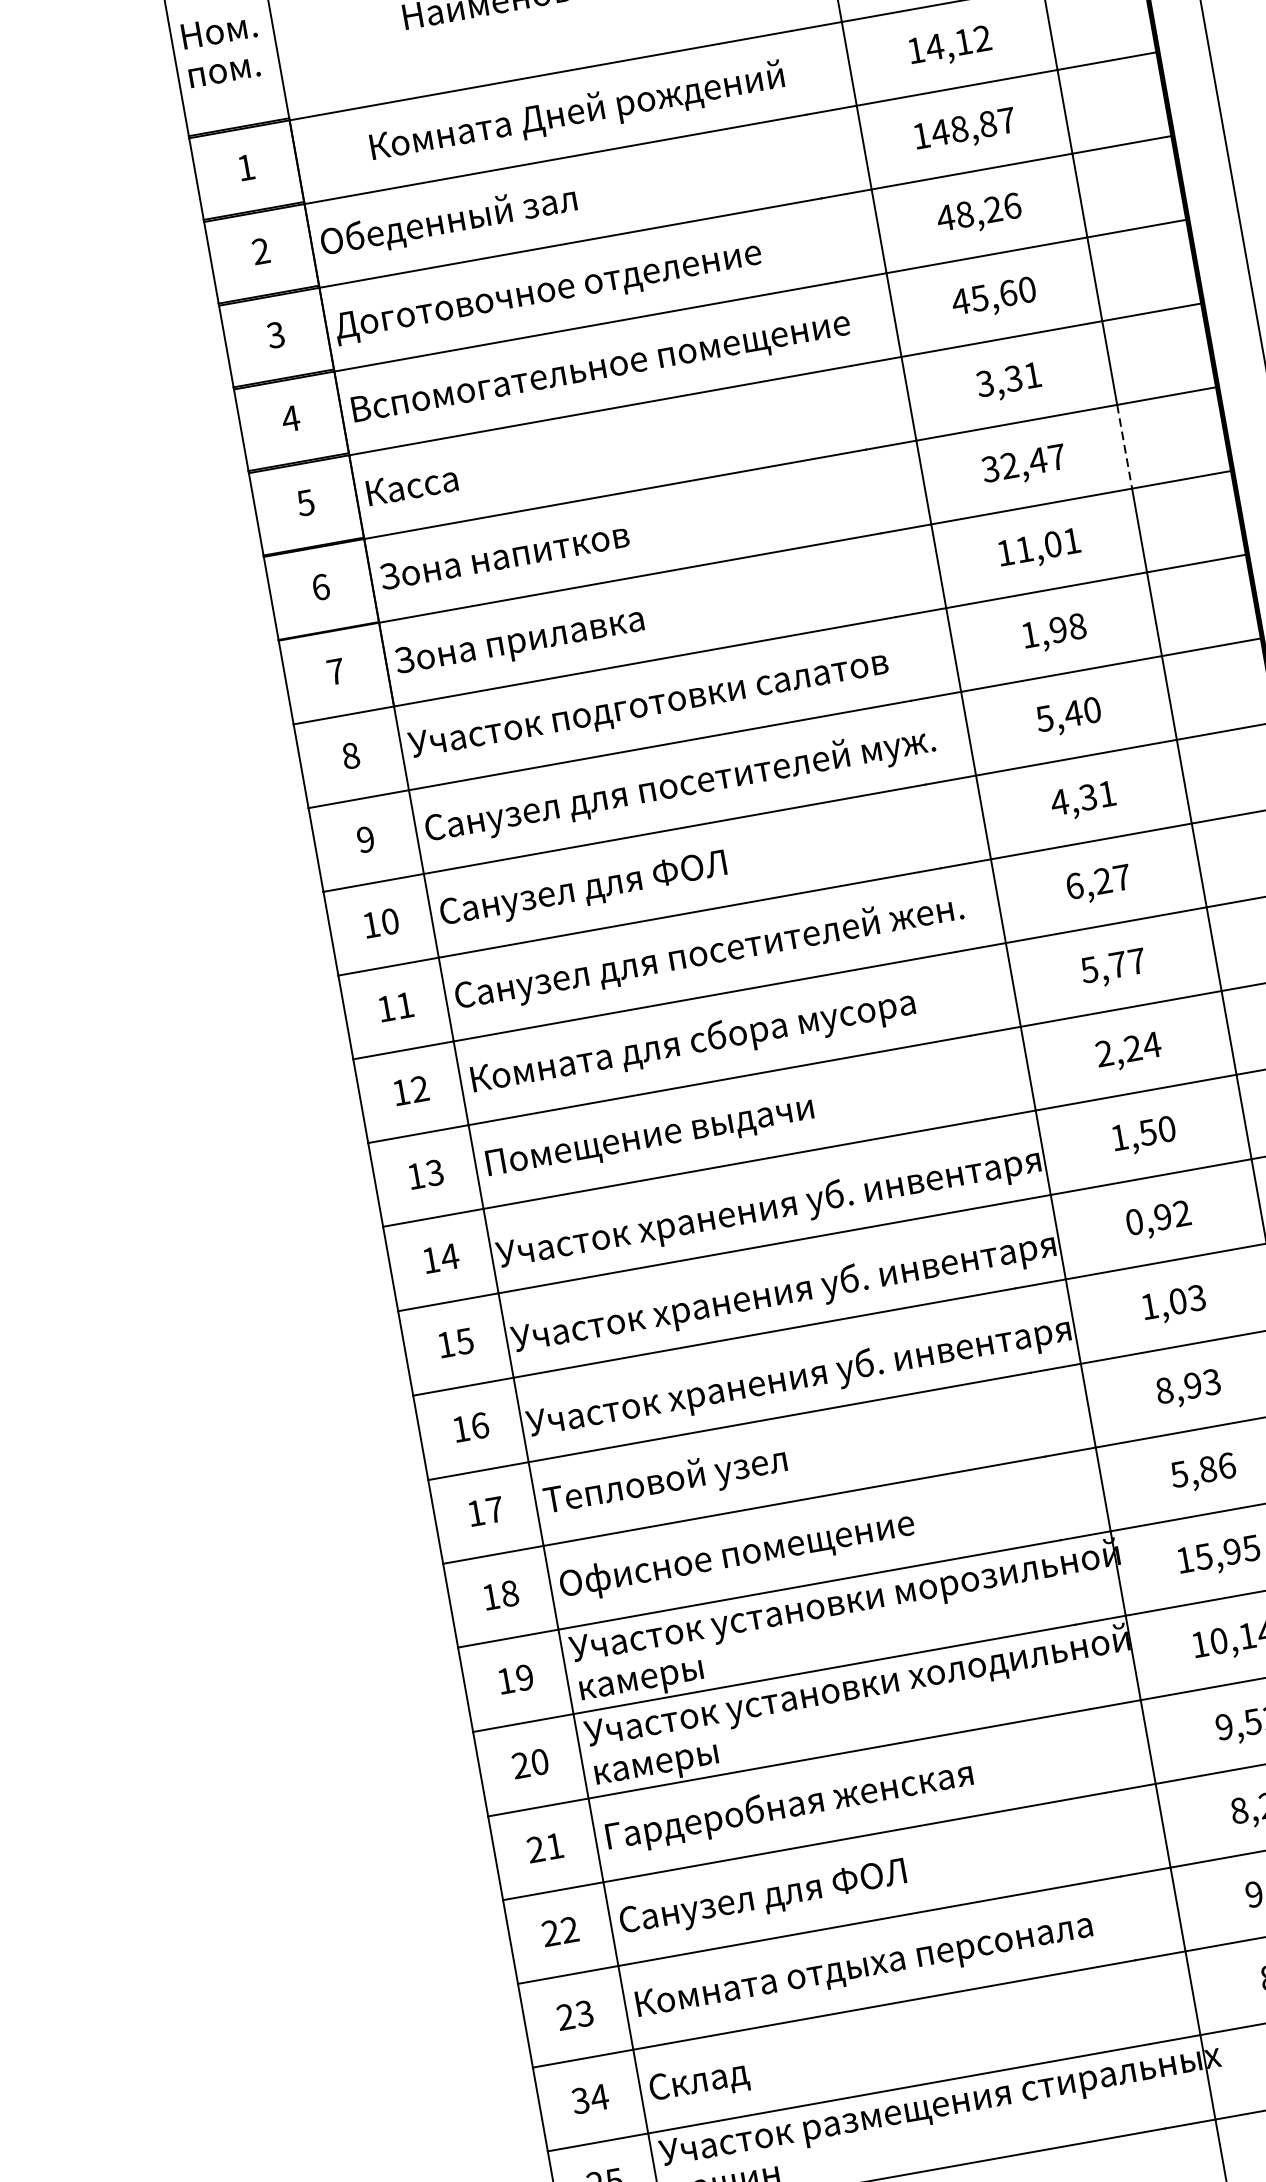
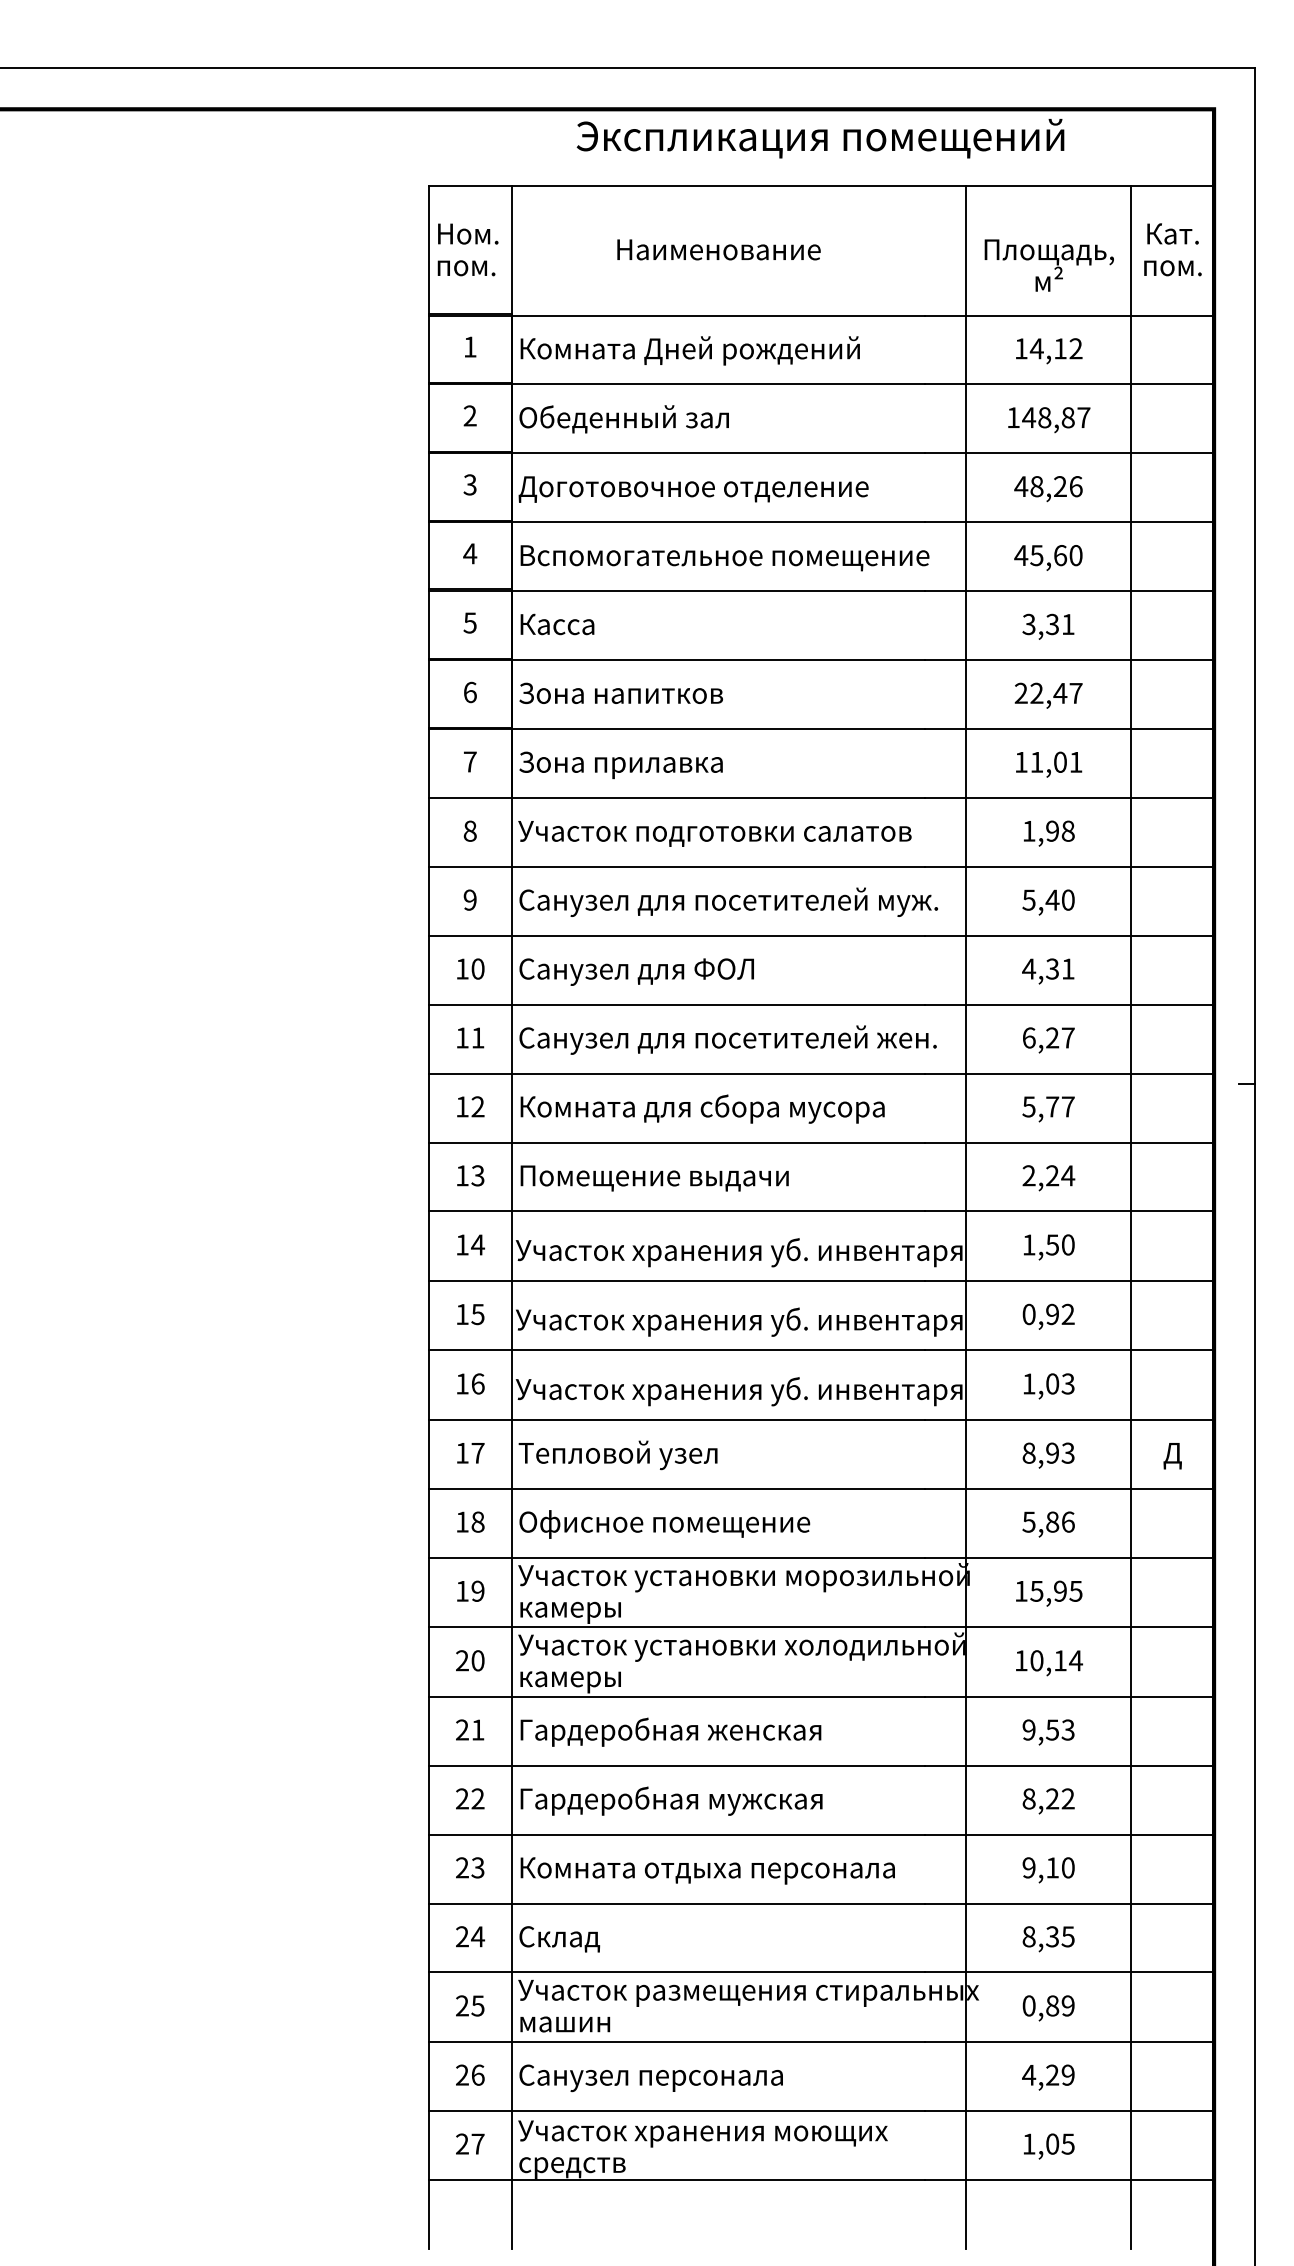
text: (576, 113) -> (689, 350), moved
line: (1124, 447) -> (1131, 695), dashed -> solid
text: (989, 469) -> (1020, 693), 32,47 -> 22,47
text: (803, 1890) -> (670, 1800), Санузел для ФОЛ -> Гардеробная мужская
text: (579, 2100) -> (461, 1936), 34 -> 24

